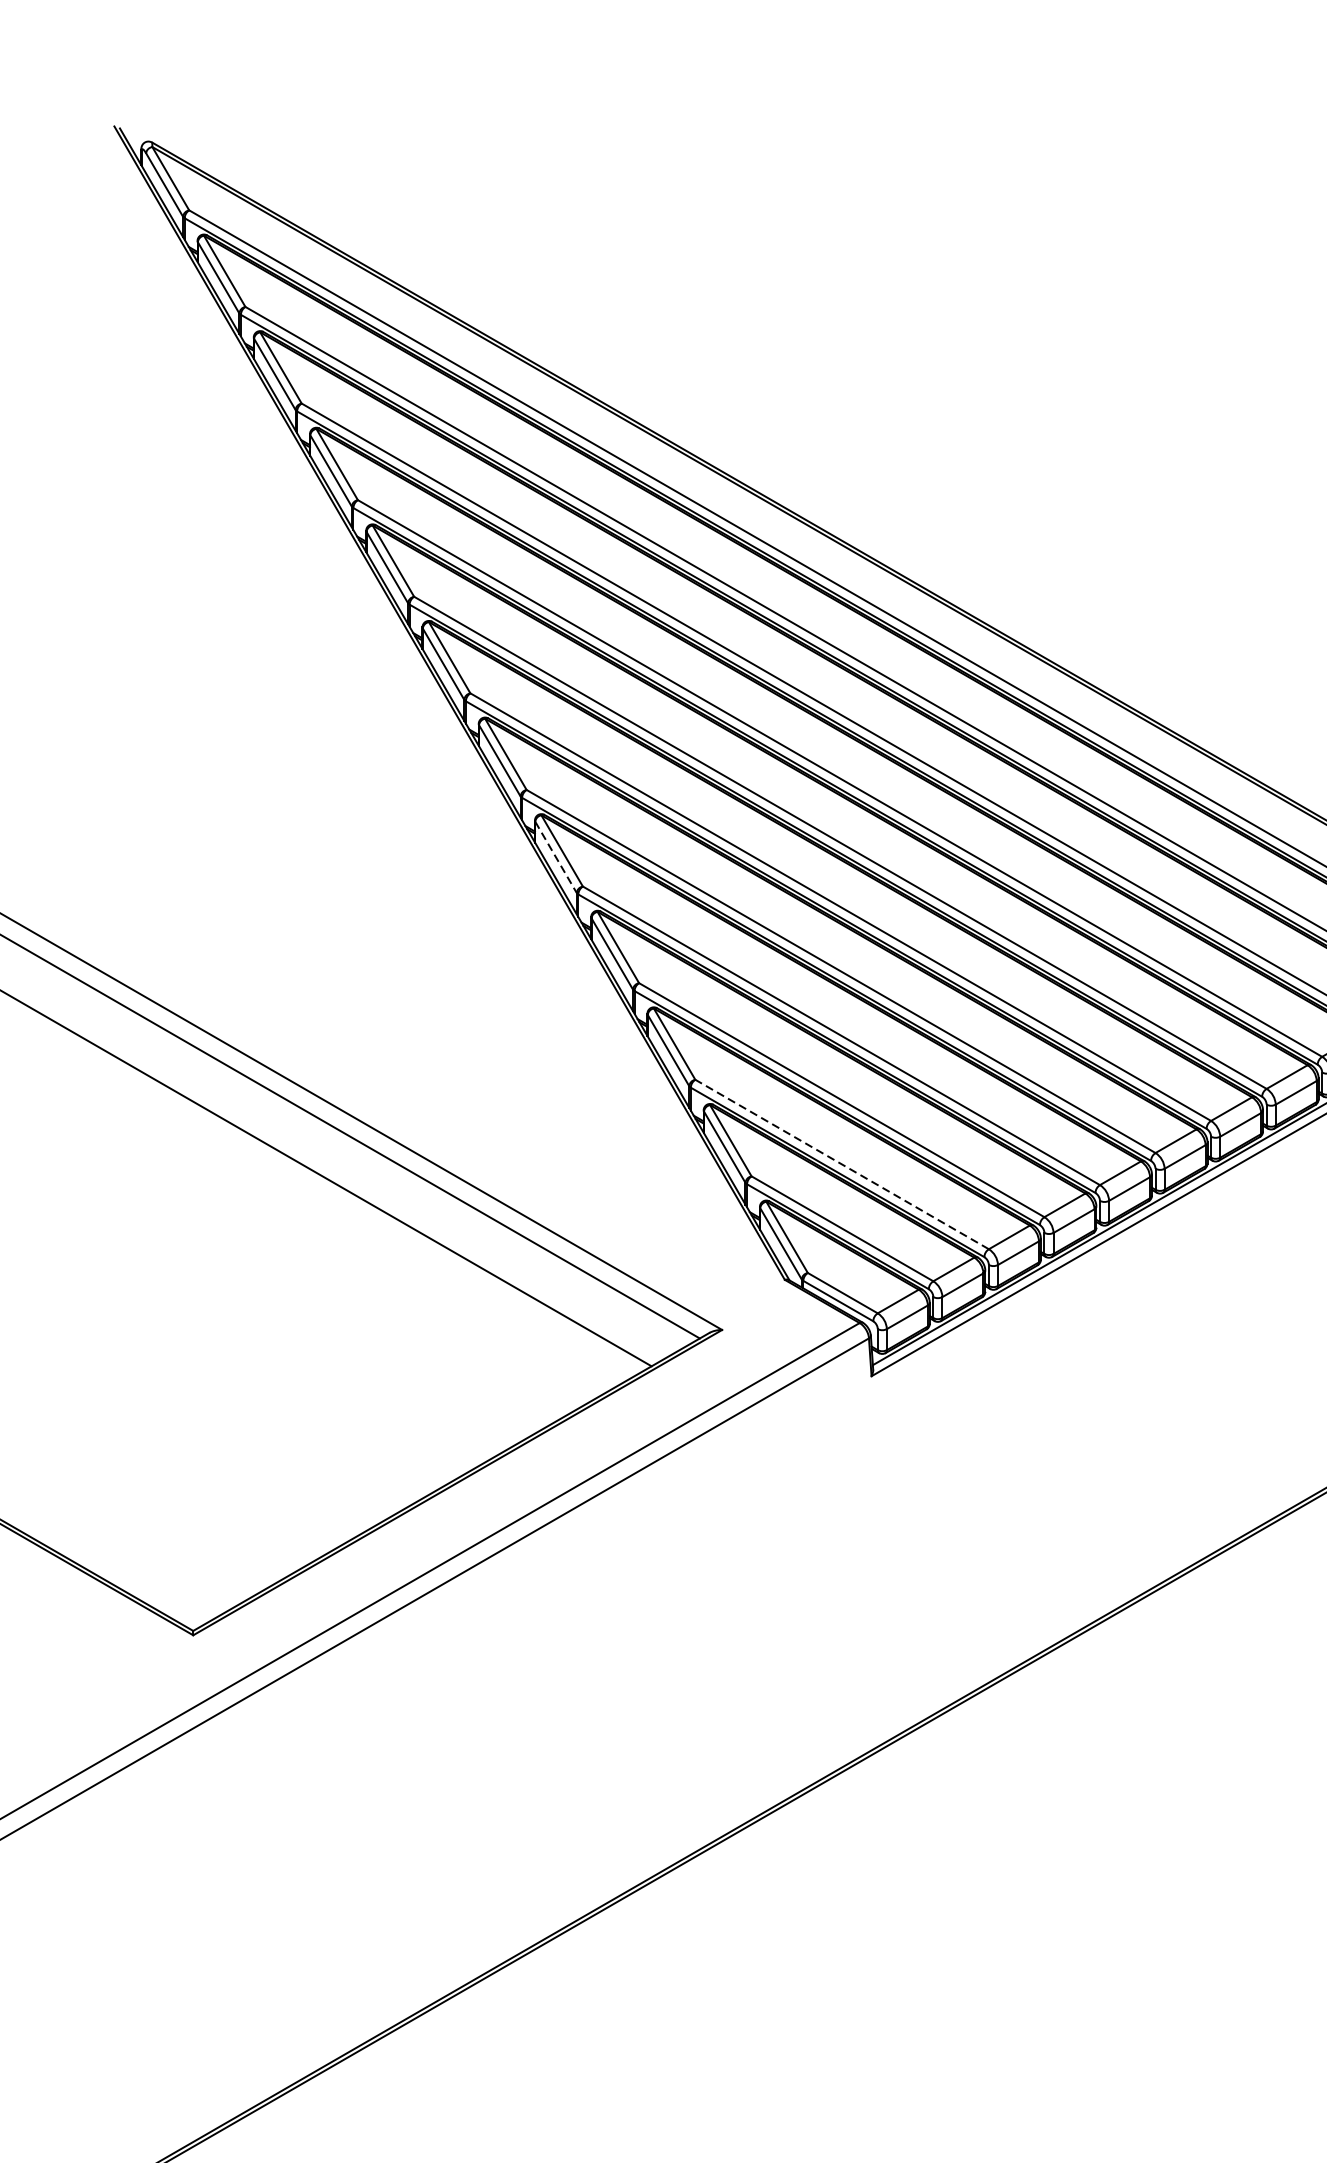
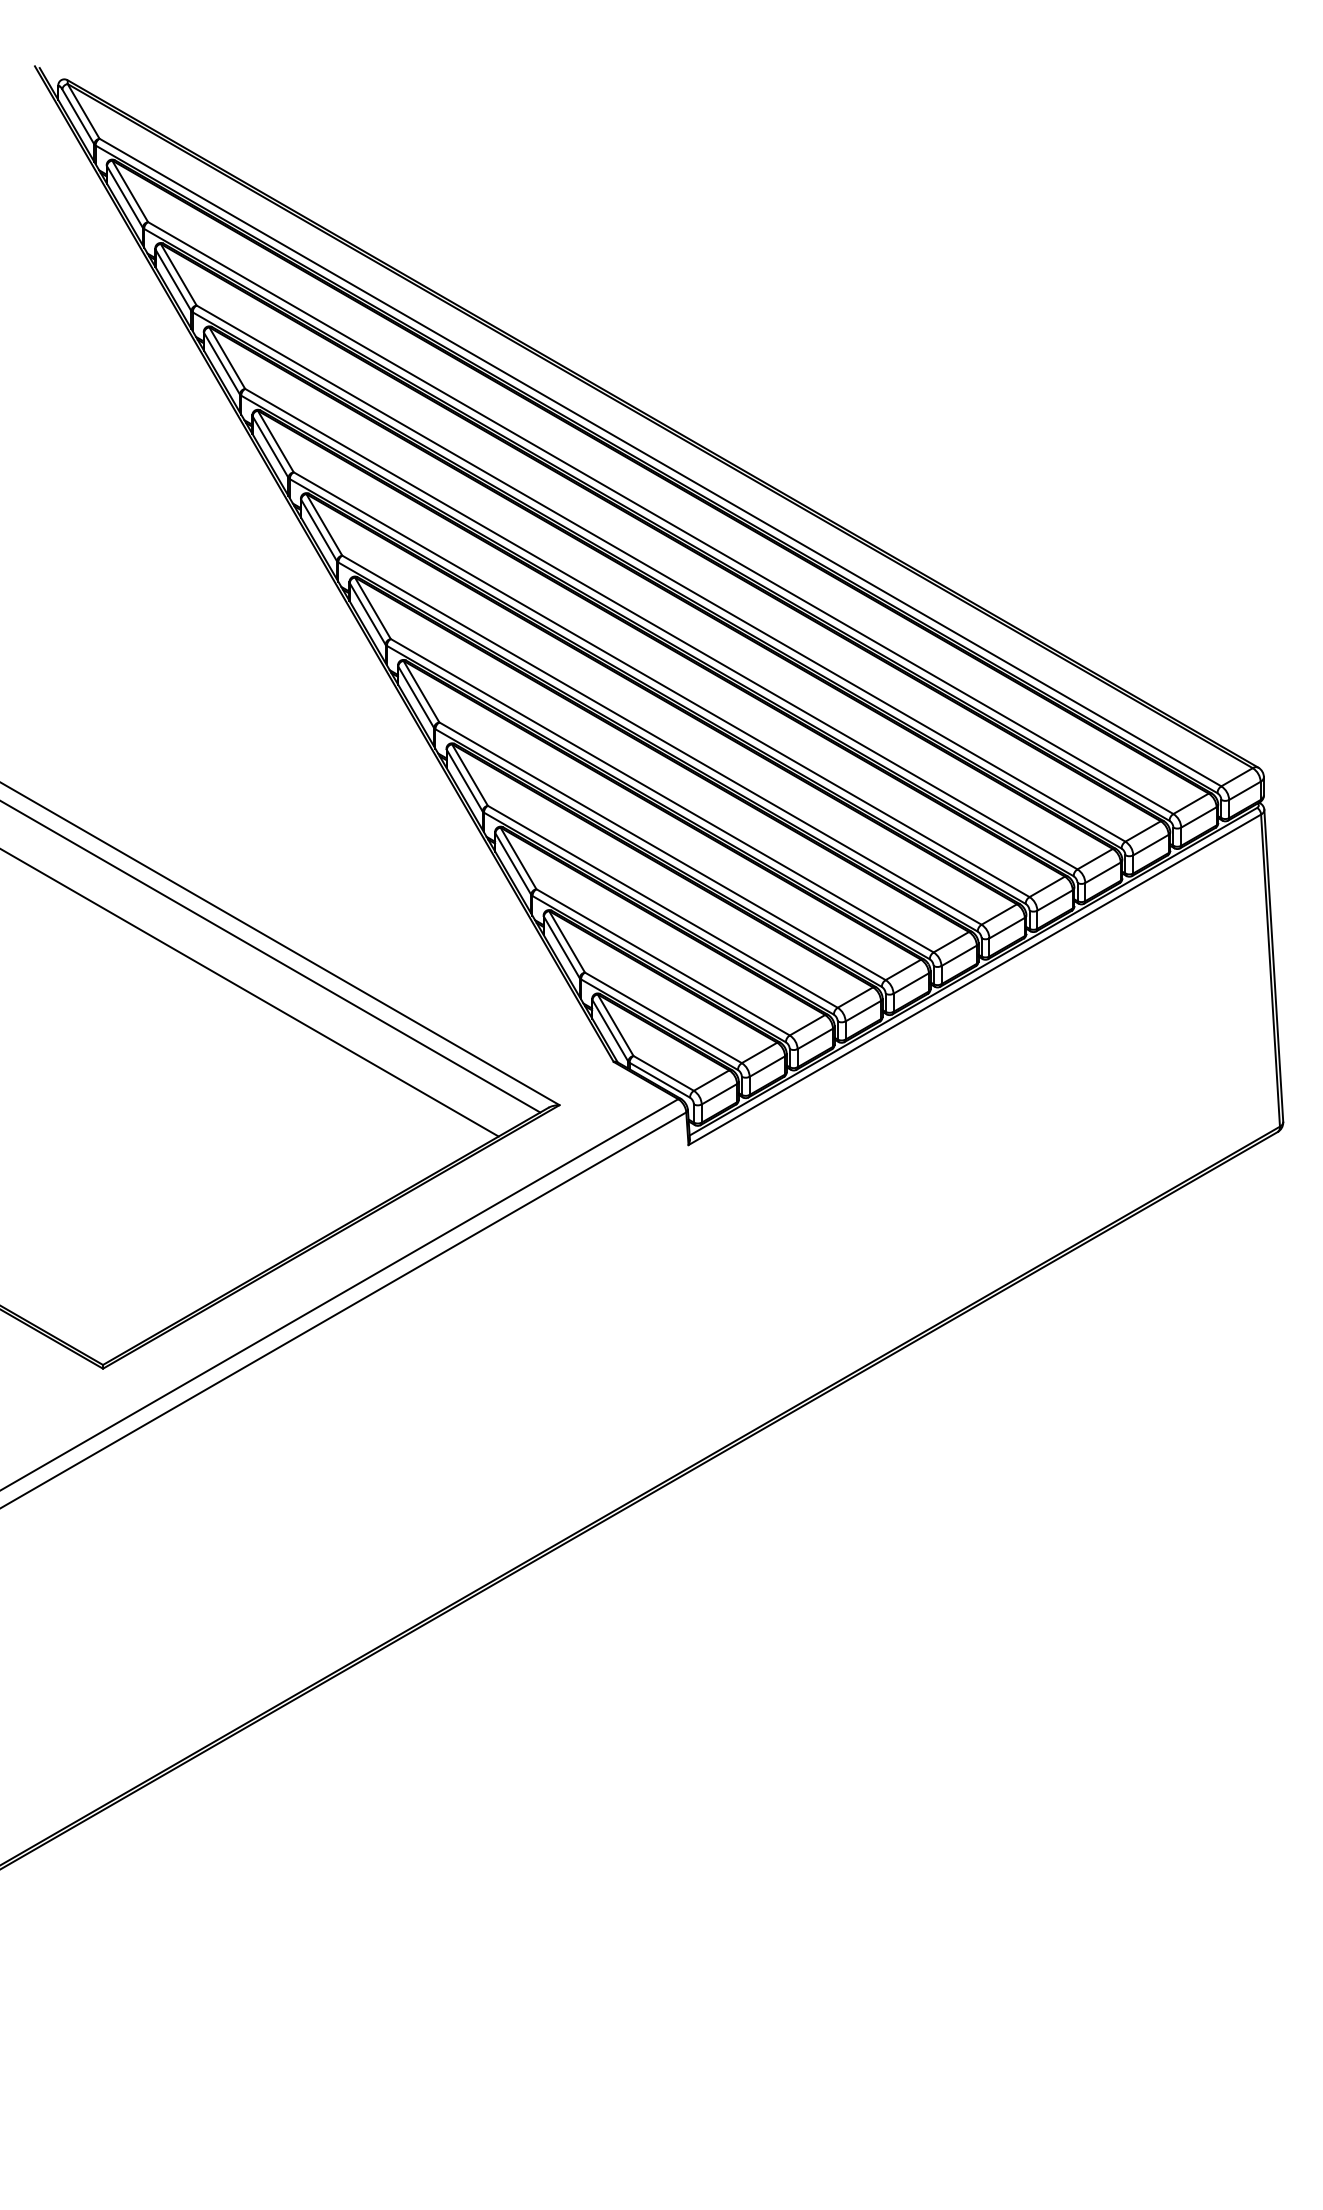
line: (556, 857) -> (416, 697), dashed -> solid
line: (841, 1164) -> (662, 962), dashed -> solid

